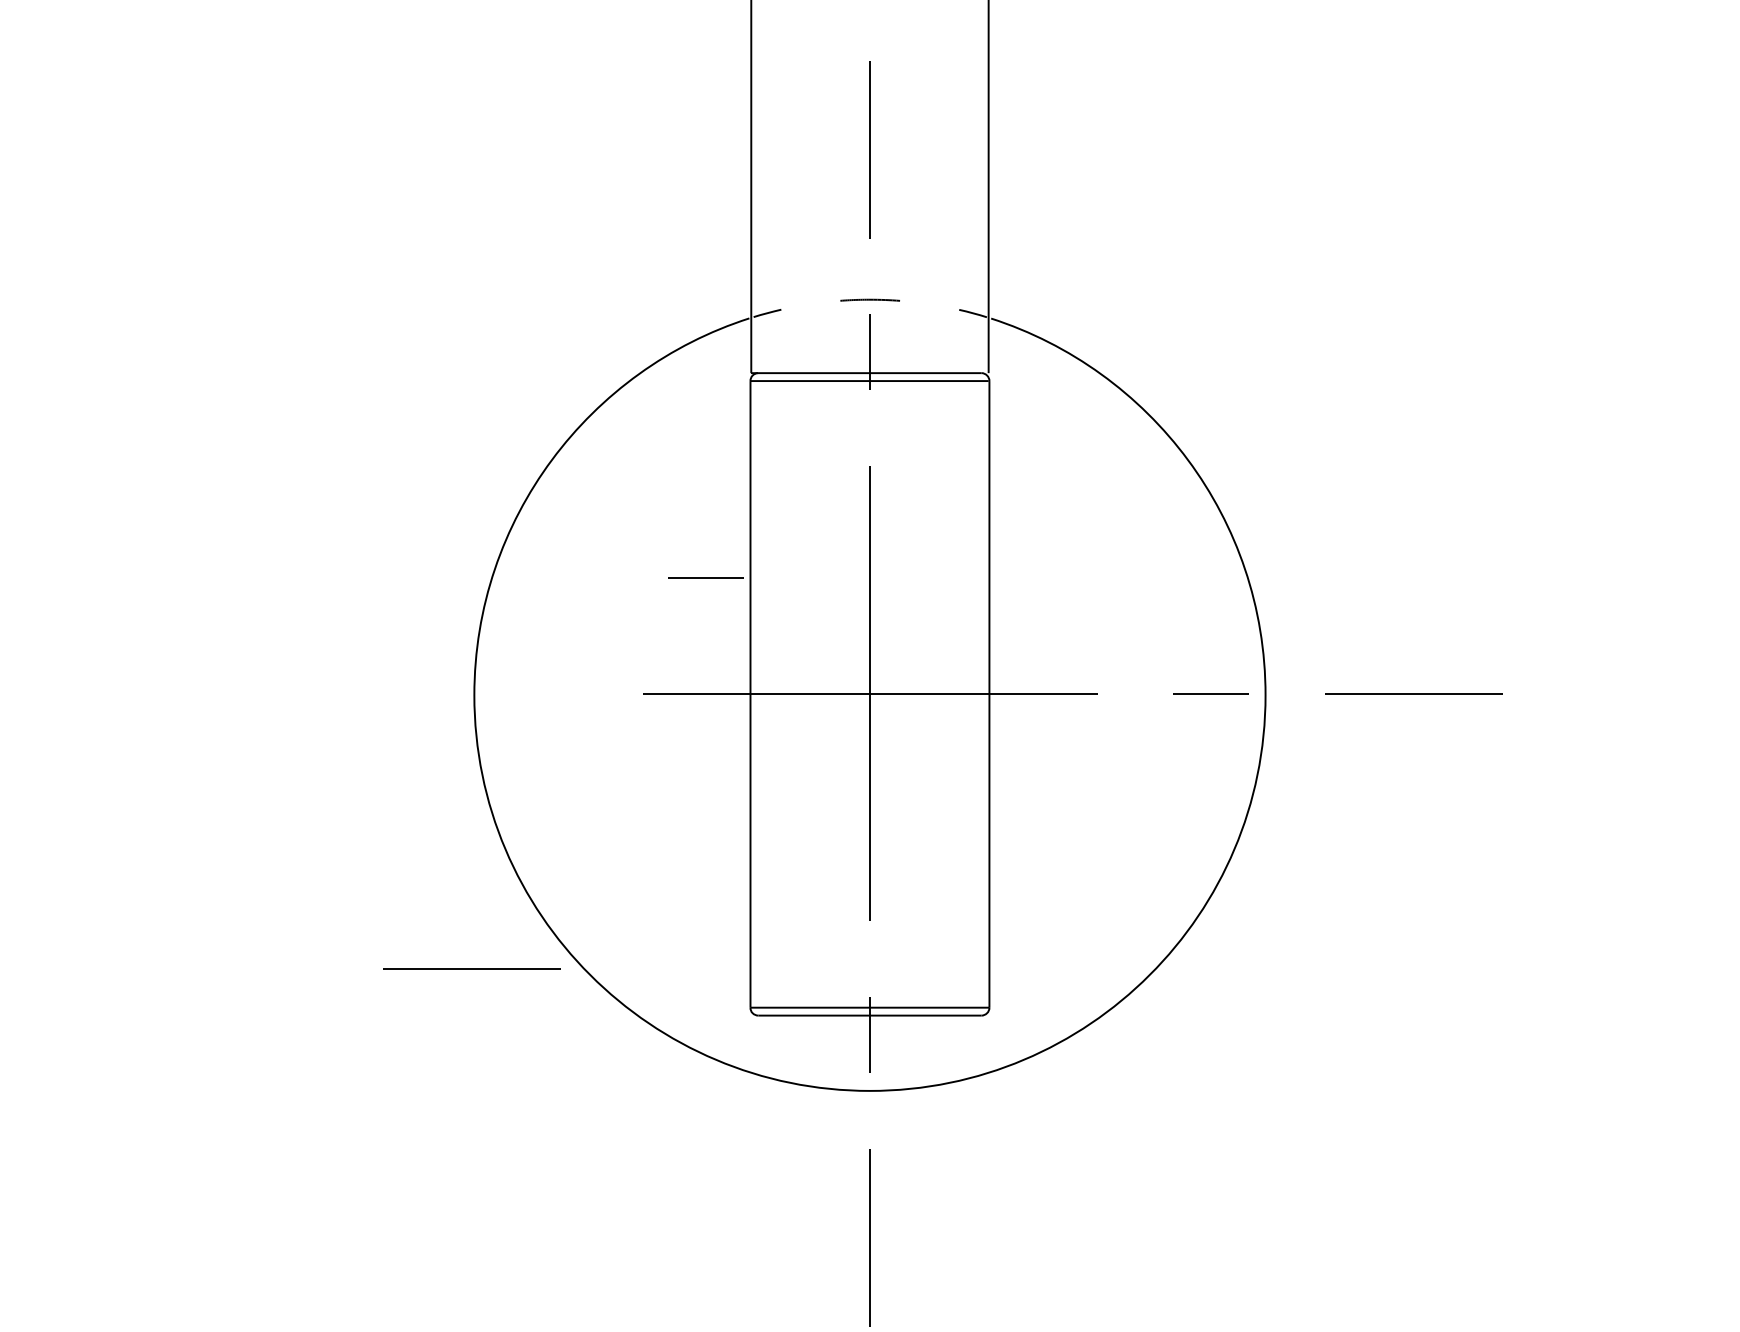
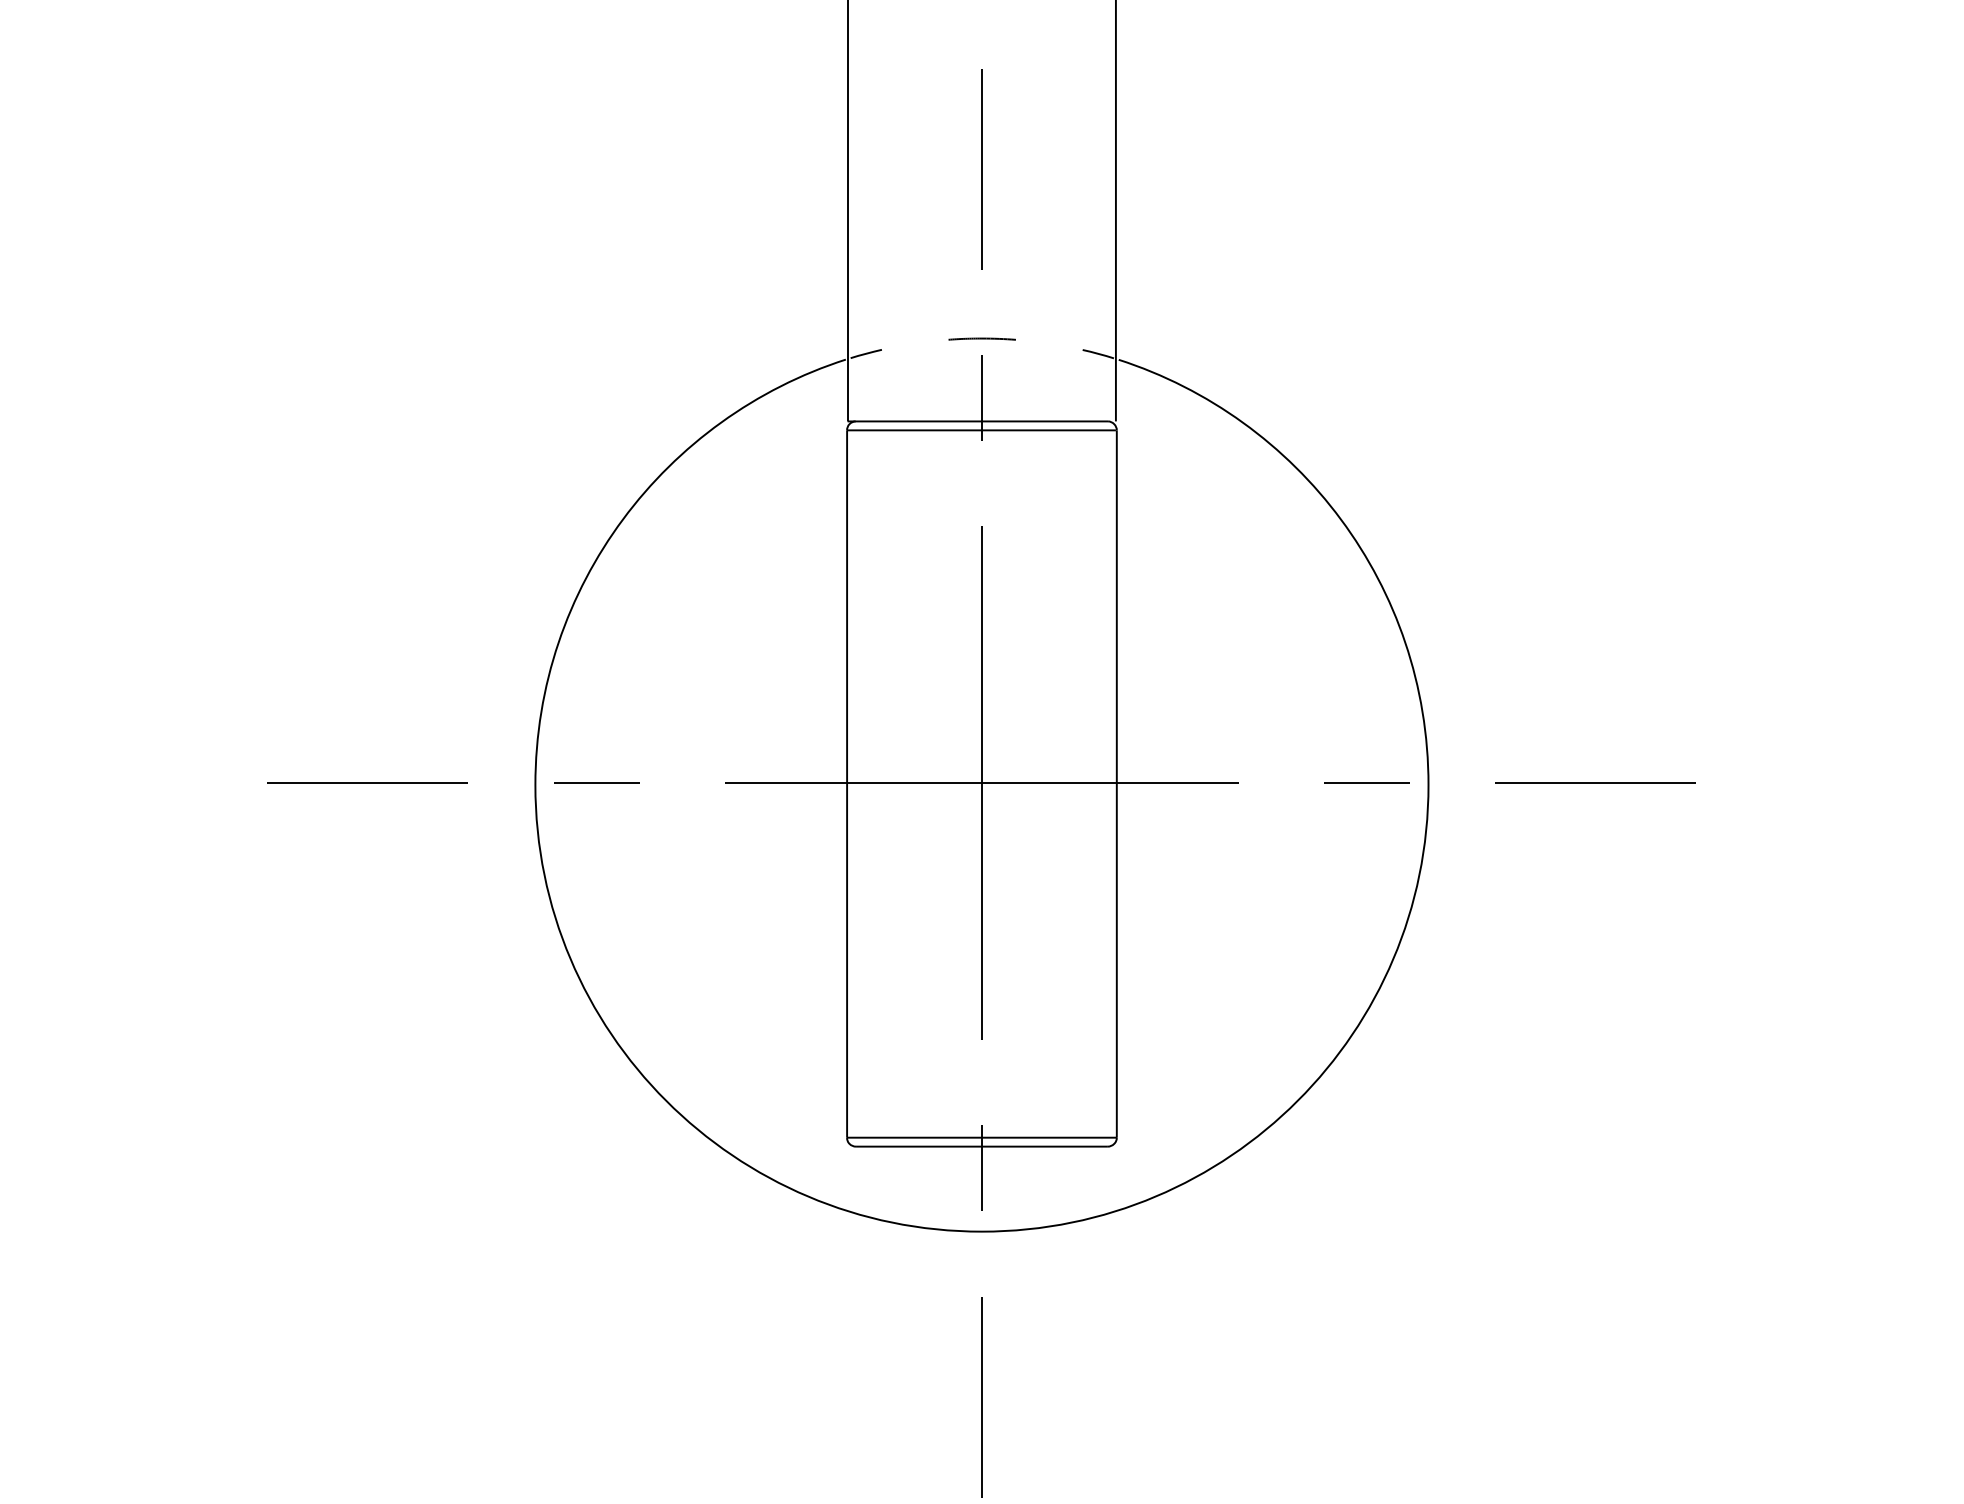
line: (705, 576) -> (596, 782), moved
line: (471, 968) -> (367, 782), moved

